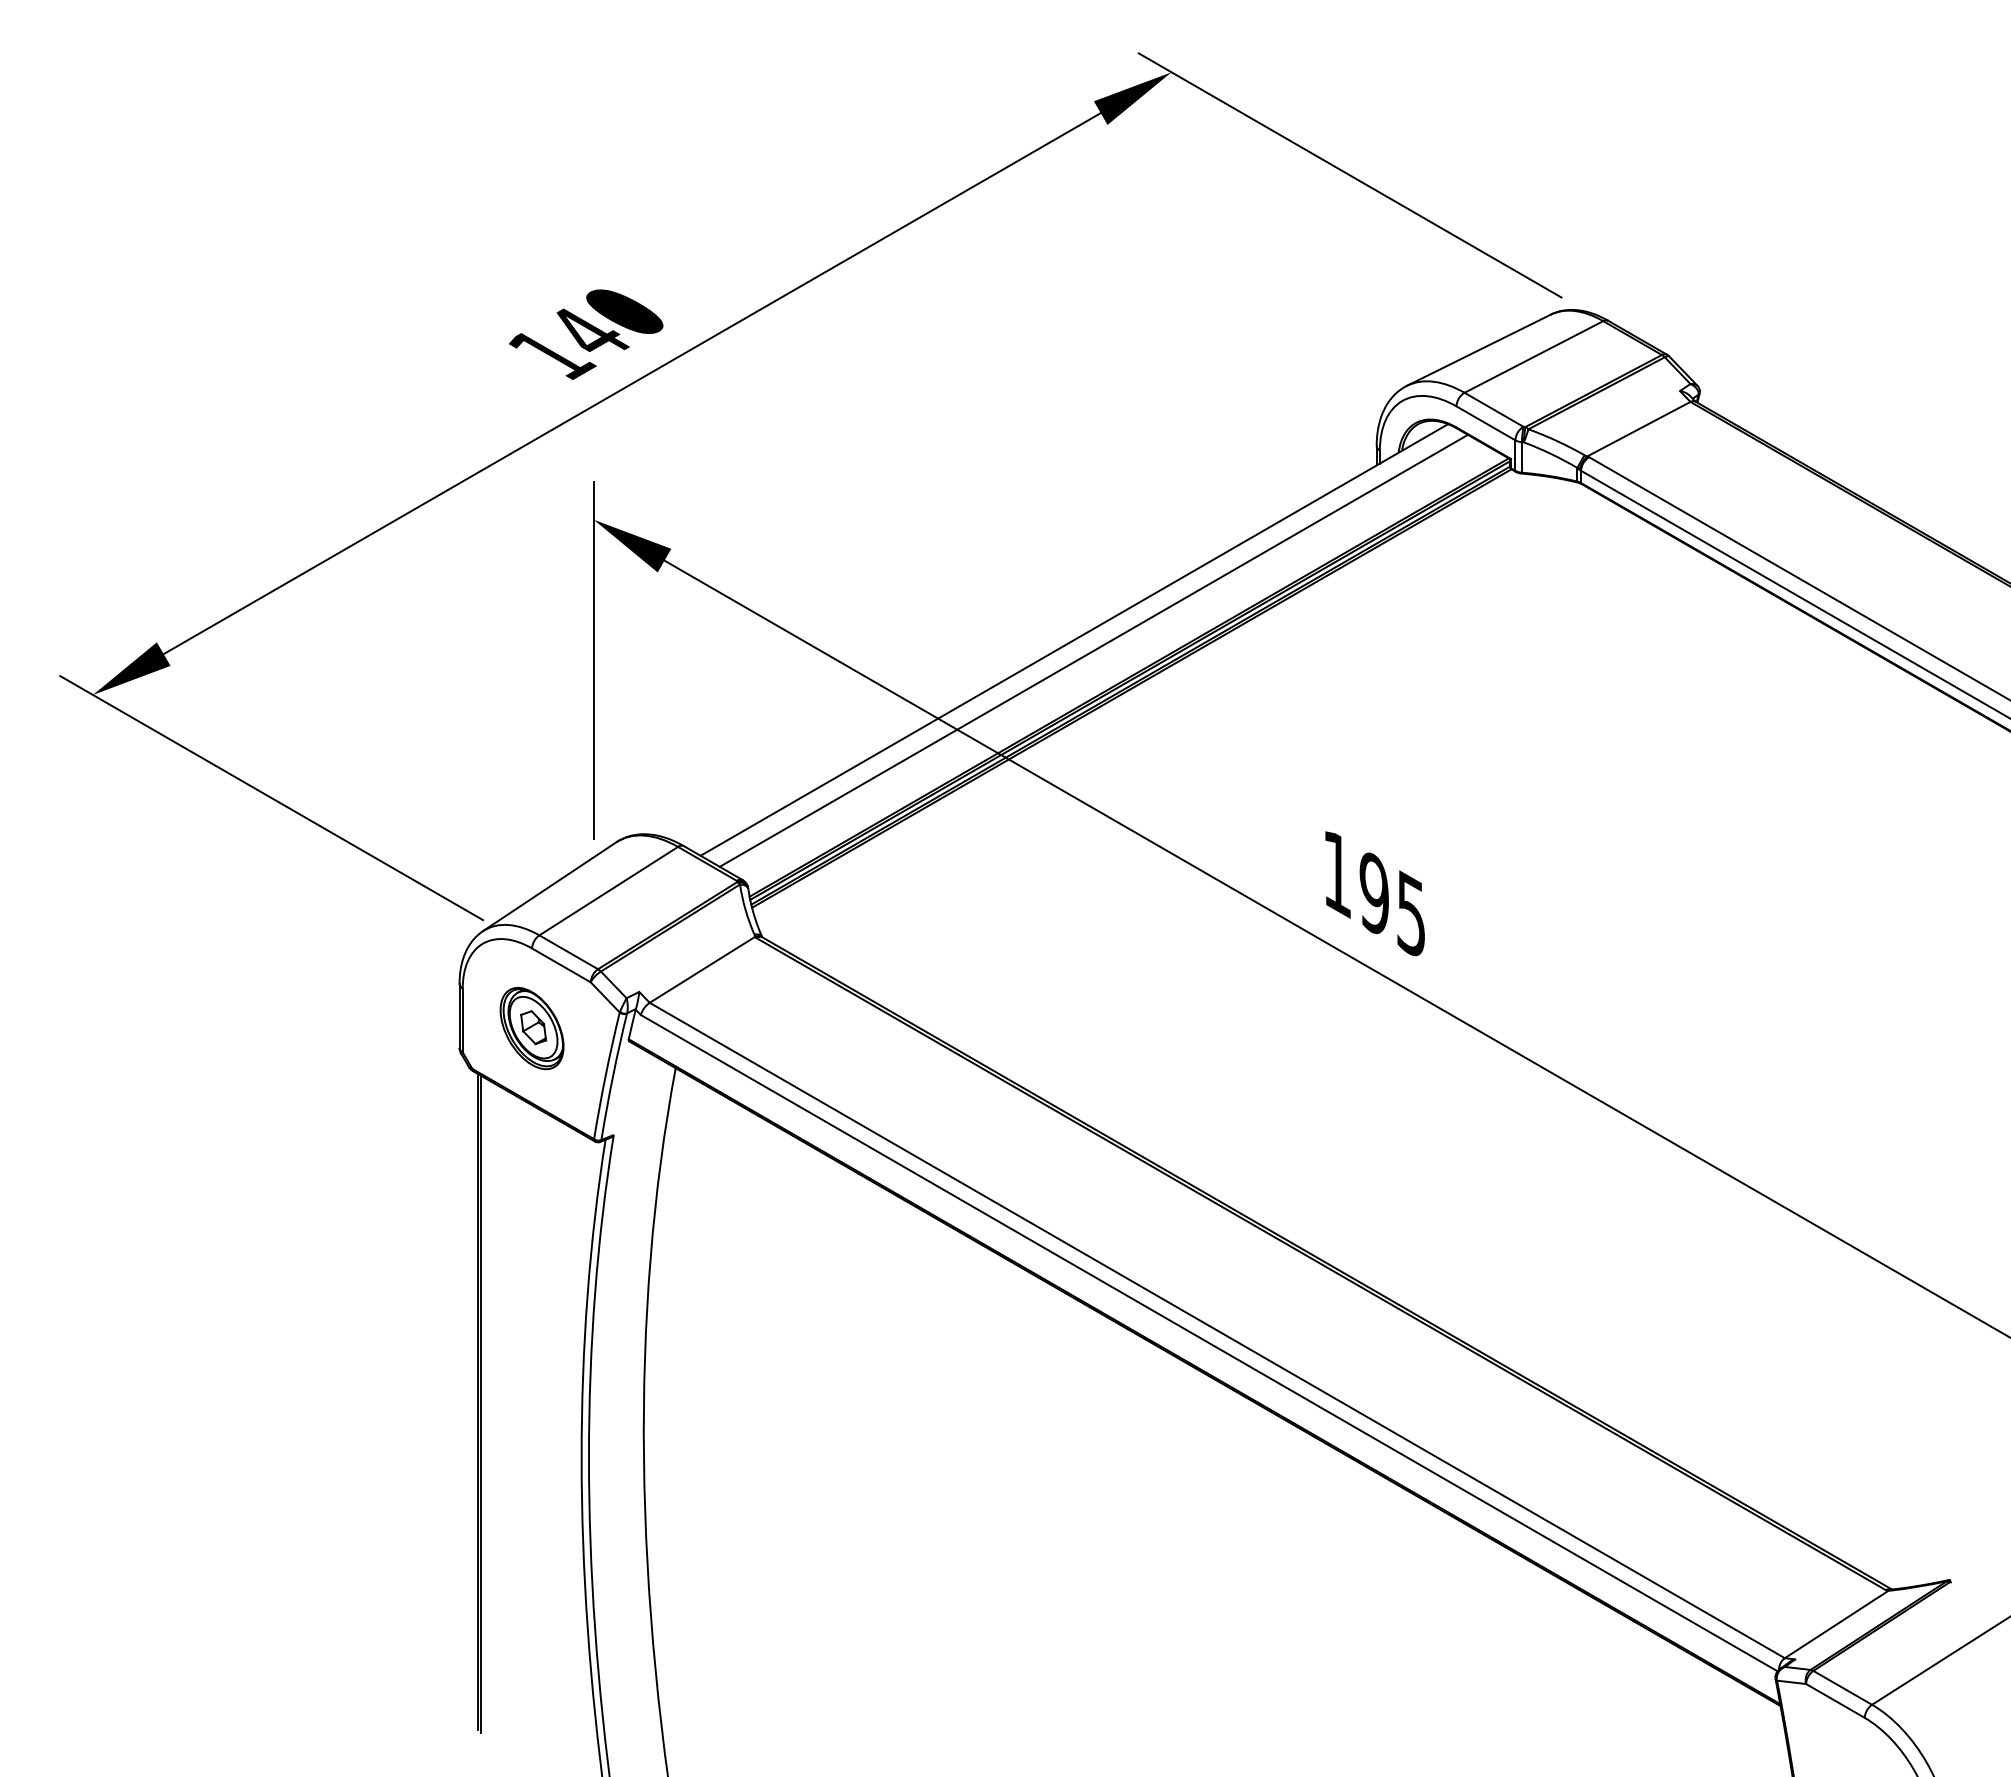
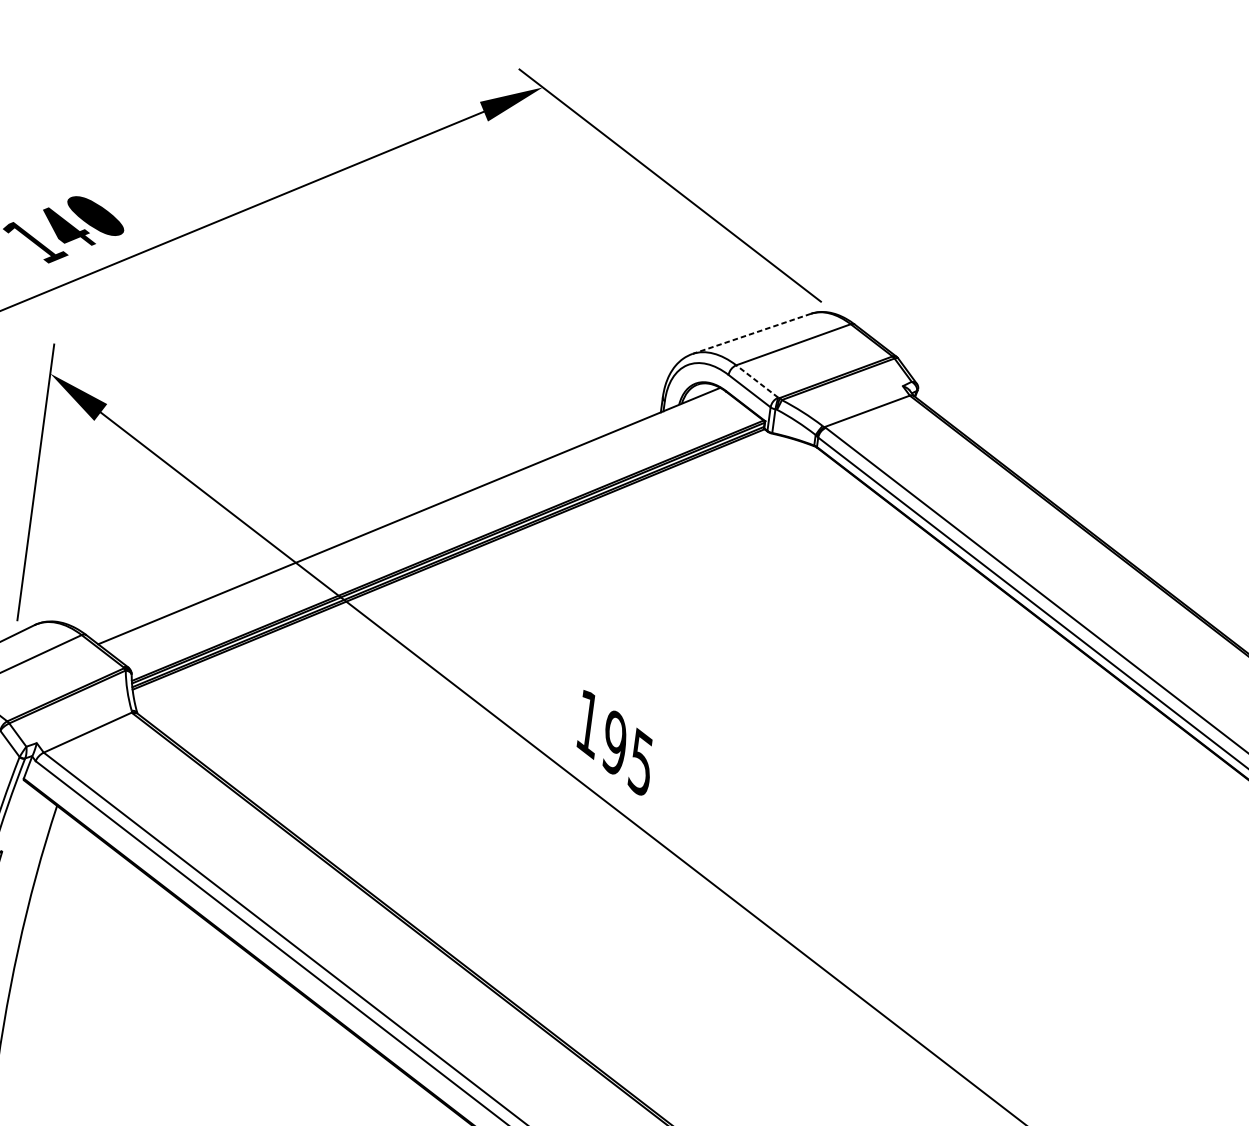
line: (1478, 350) -> (751, 334), solid -> dashed
line: (1493, 409) -> (756, 381), solid -> dashed
line: (1093, 650) -> (422, 526), removed

